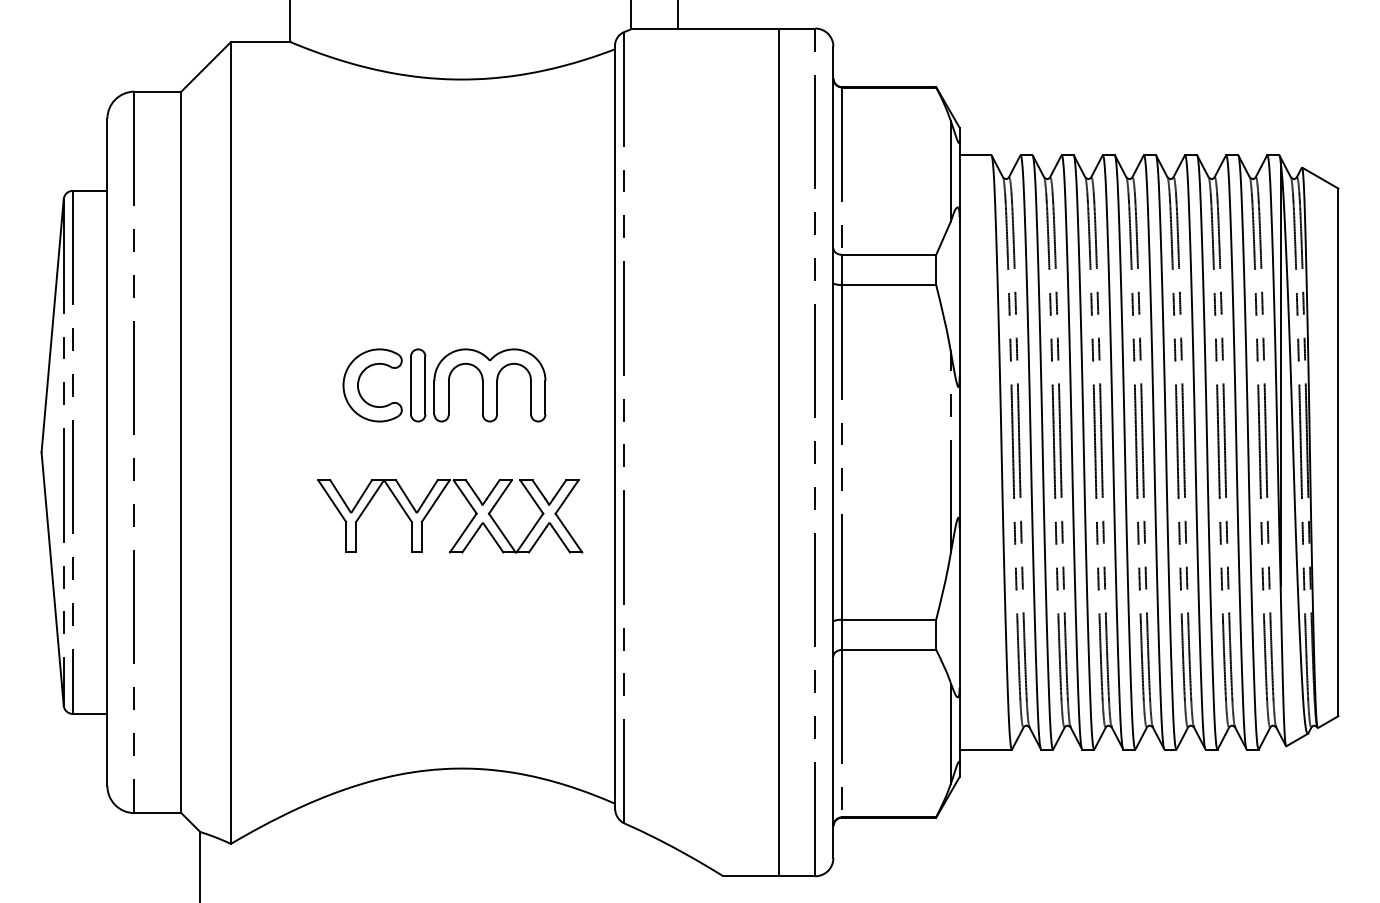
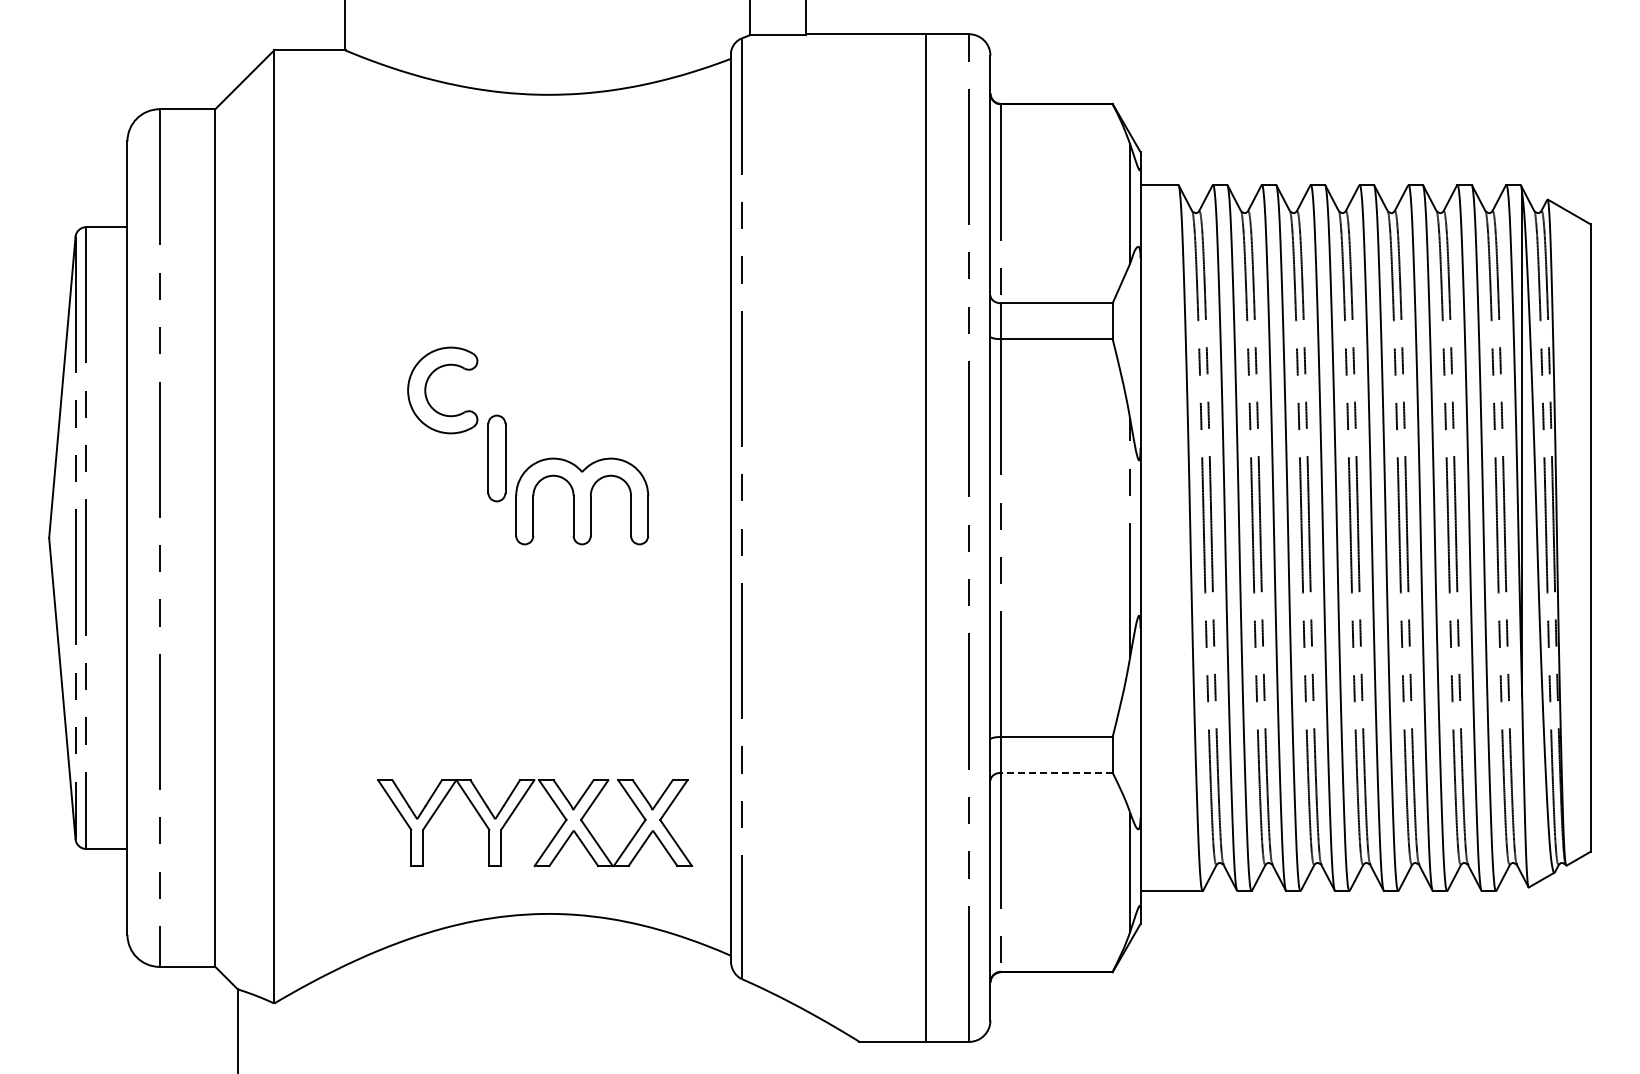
part: (358, 385) -> (426, 390), moved
part: (490, 385) -> (582, 501), moved
part: (433, 505) -> (515, 810), moved
line: (888, 649) -> (1056, 772), solid -> dashed

